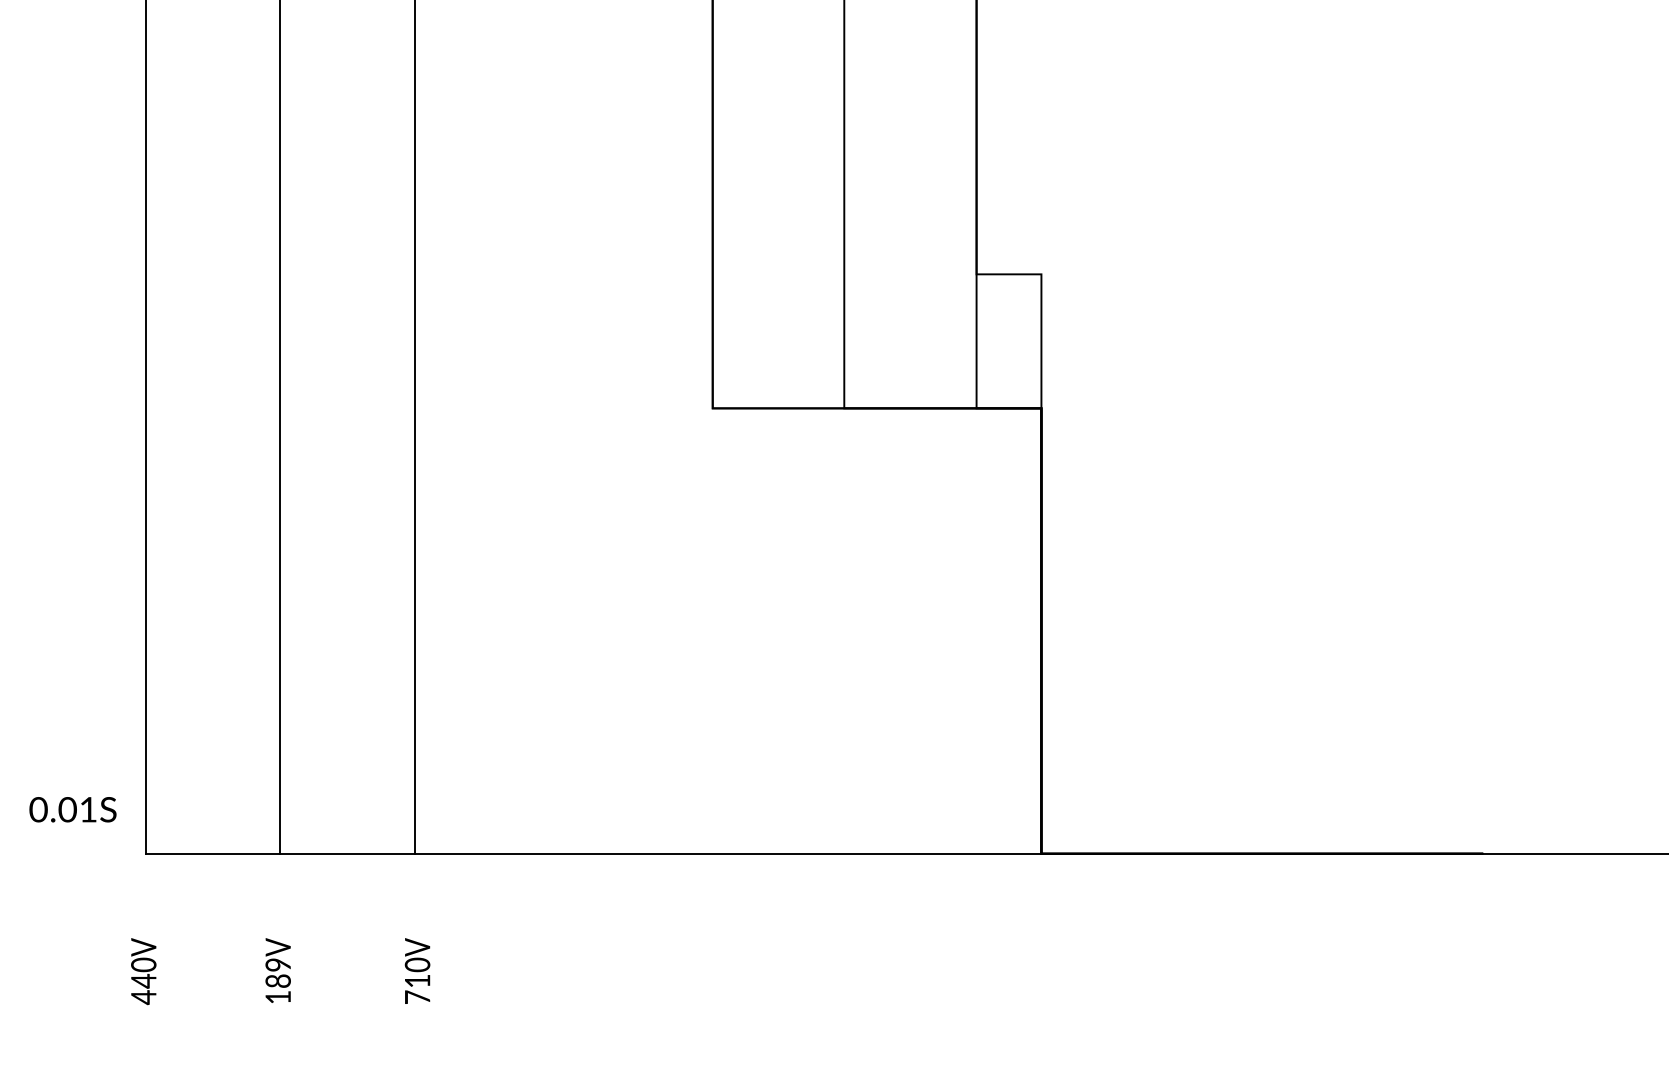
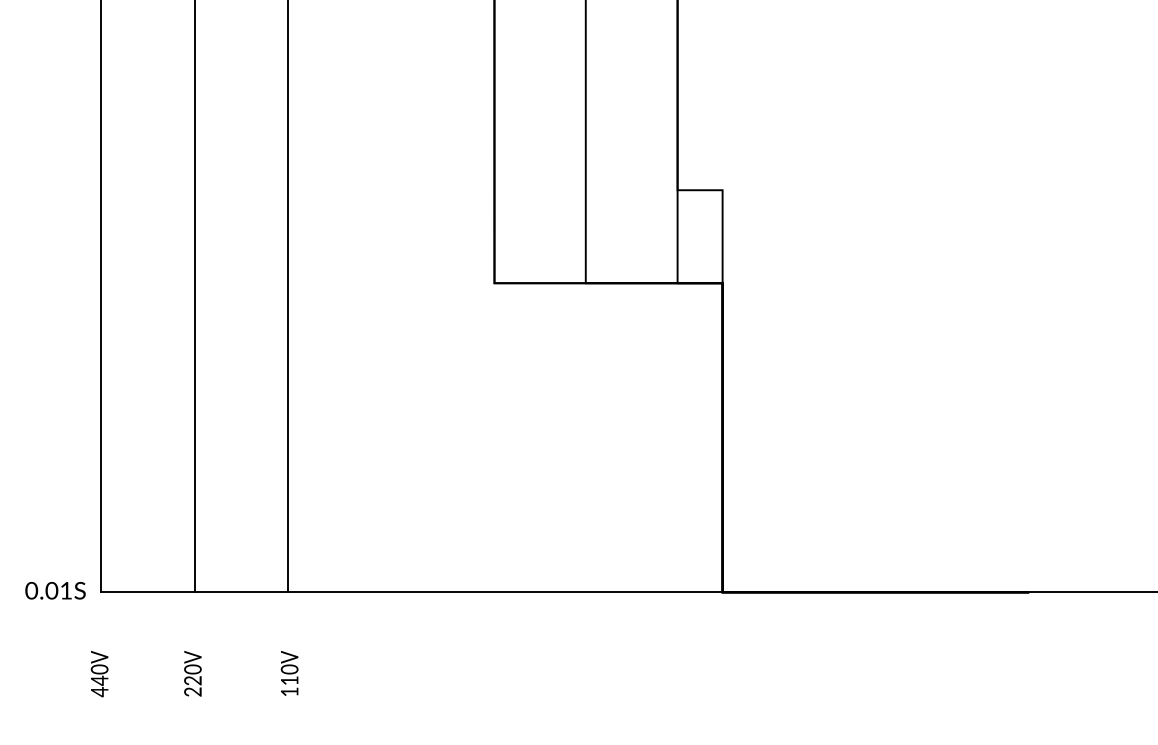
text: (72, 809) -> (55, 590), moved
text: (277, 980) -> (192, 680), 189V -> 220V
text: (417, 996) -> (289, 691), 710V -> 110V

